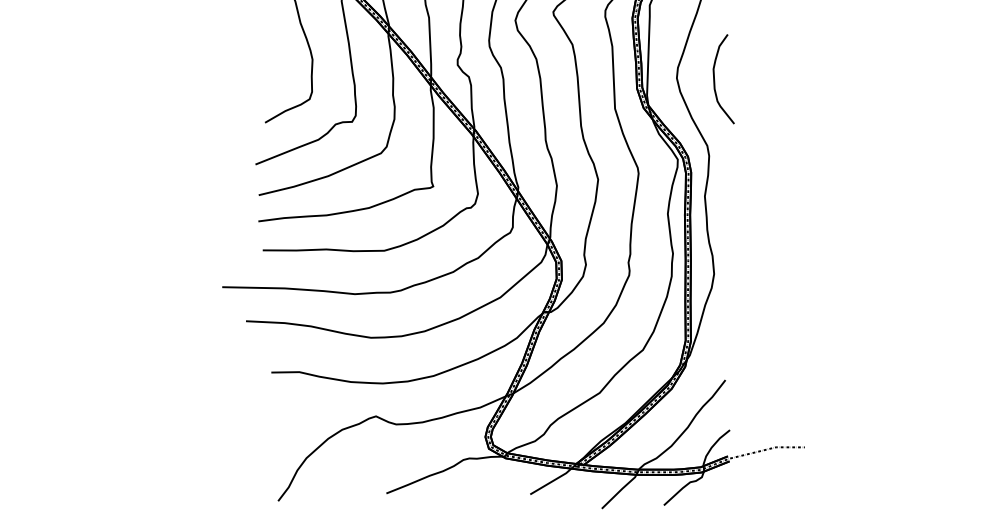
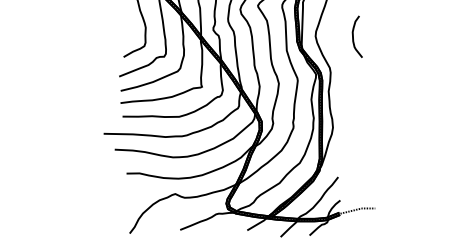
curve: (715, 78) -> (353, 36), moved

